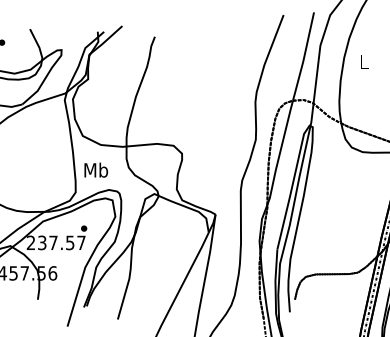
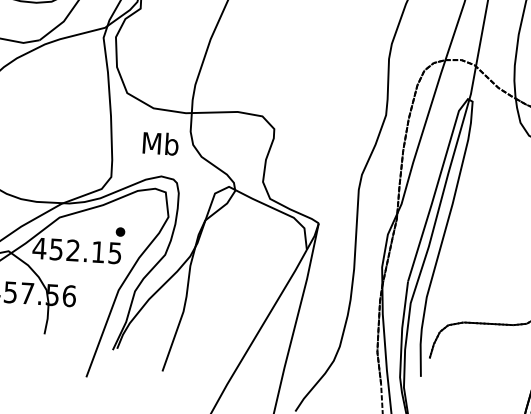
text: (95, 169) -> (159, 142), moved
text: (55, 242) -> (76, 250), 237.57 -> 452.15

